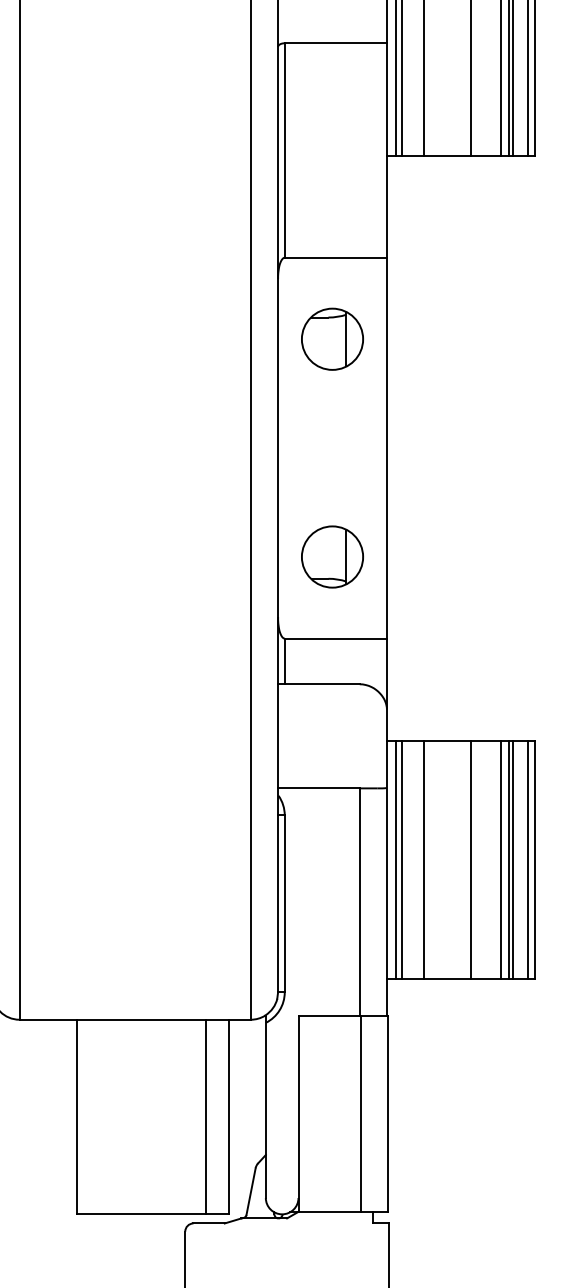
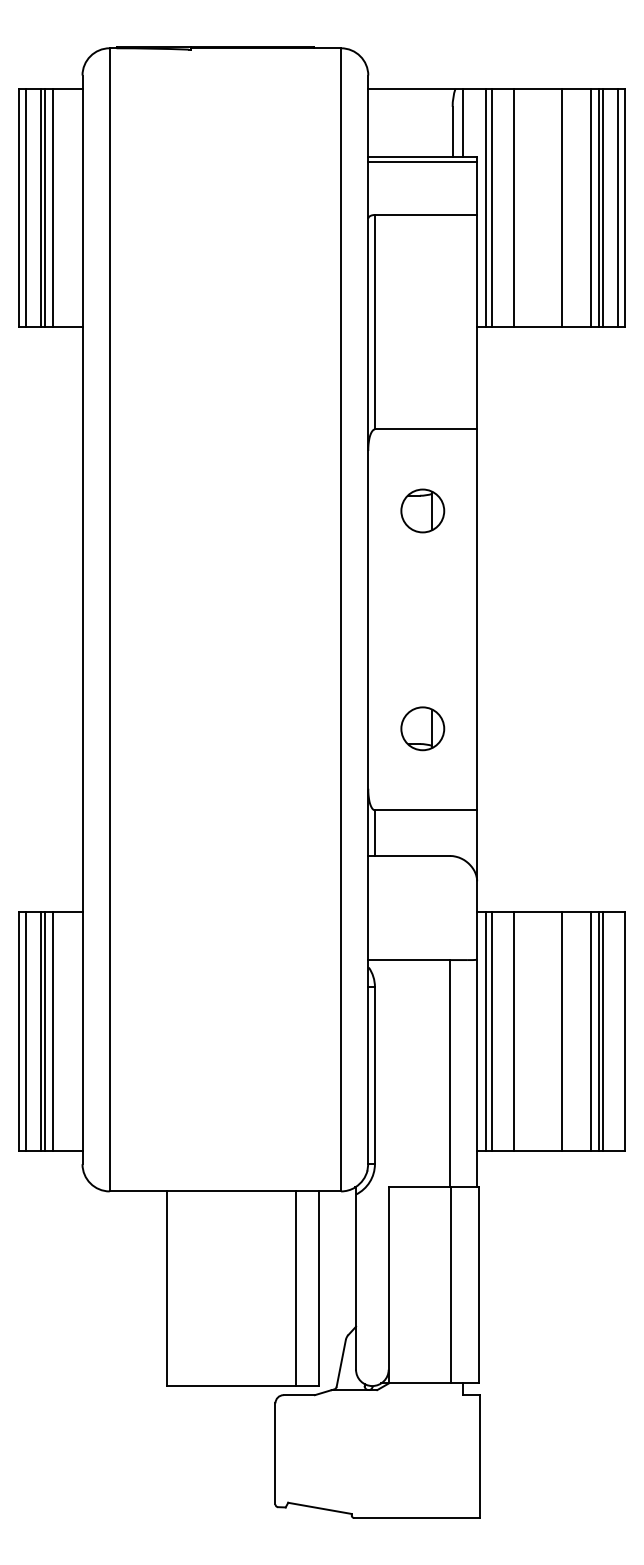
part: (332, 338) -> (422, 510), size x0.7
part: (332, 556) -> (422, 728), size x0.7
line: (528, 859) -> (618, 1031), removed

